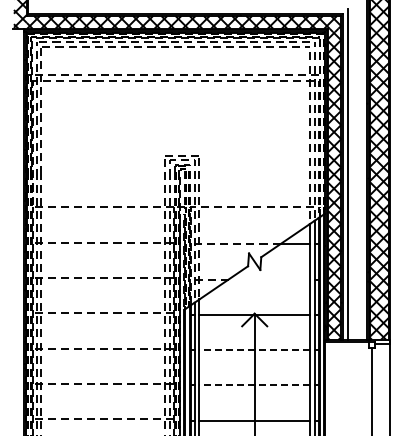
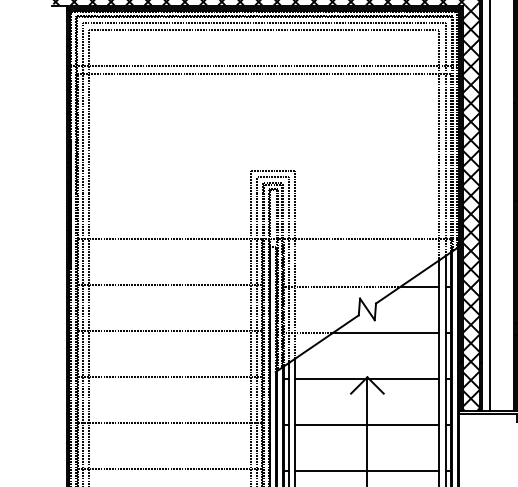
line: (268, 279) -> (385, 332), added
line: (254, 350) -> (367, 425), dashed -> solid
line: (254, 385) -> (367, 470), dashed -> solid

